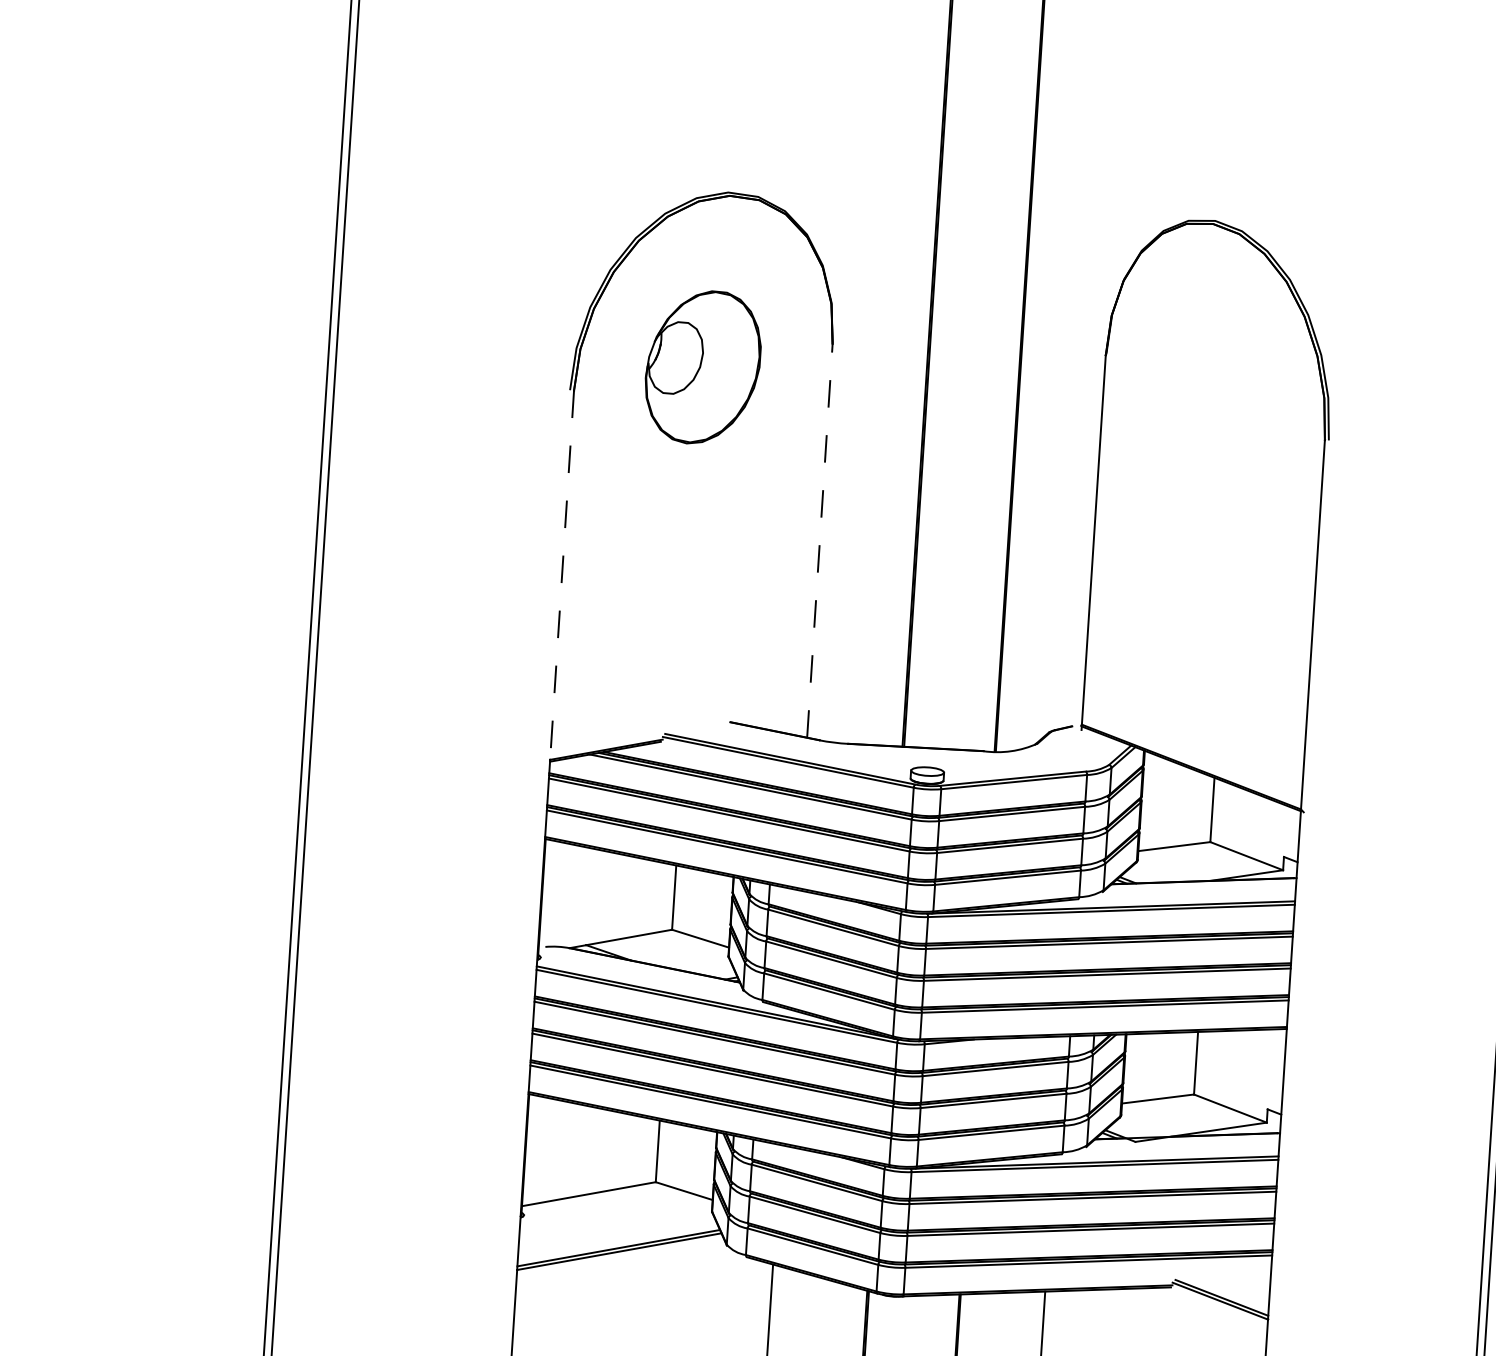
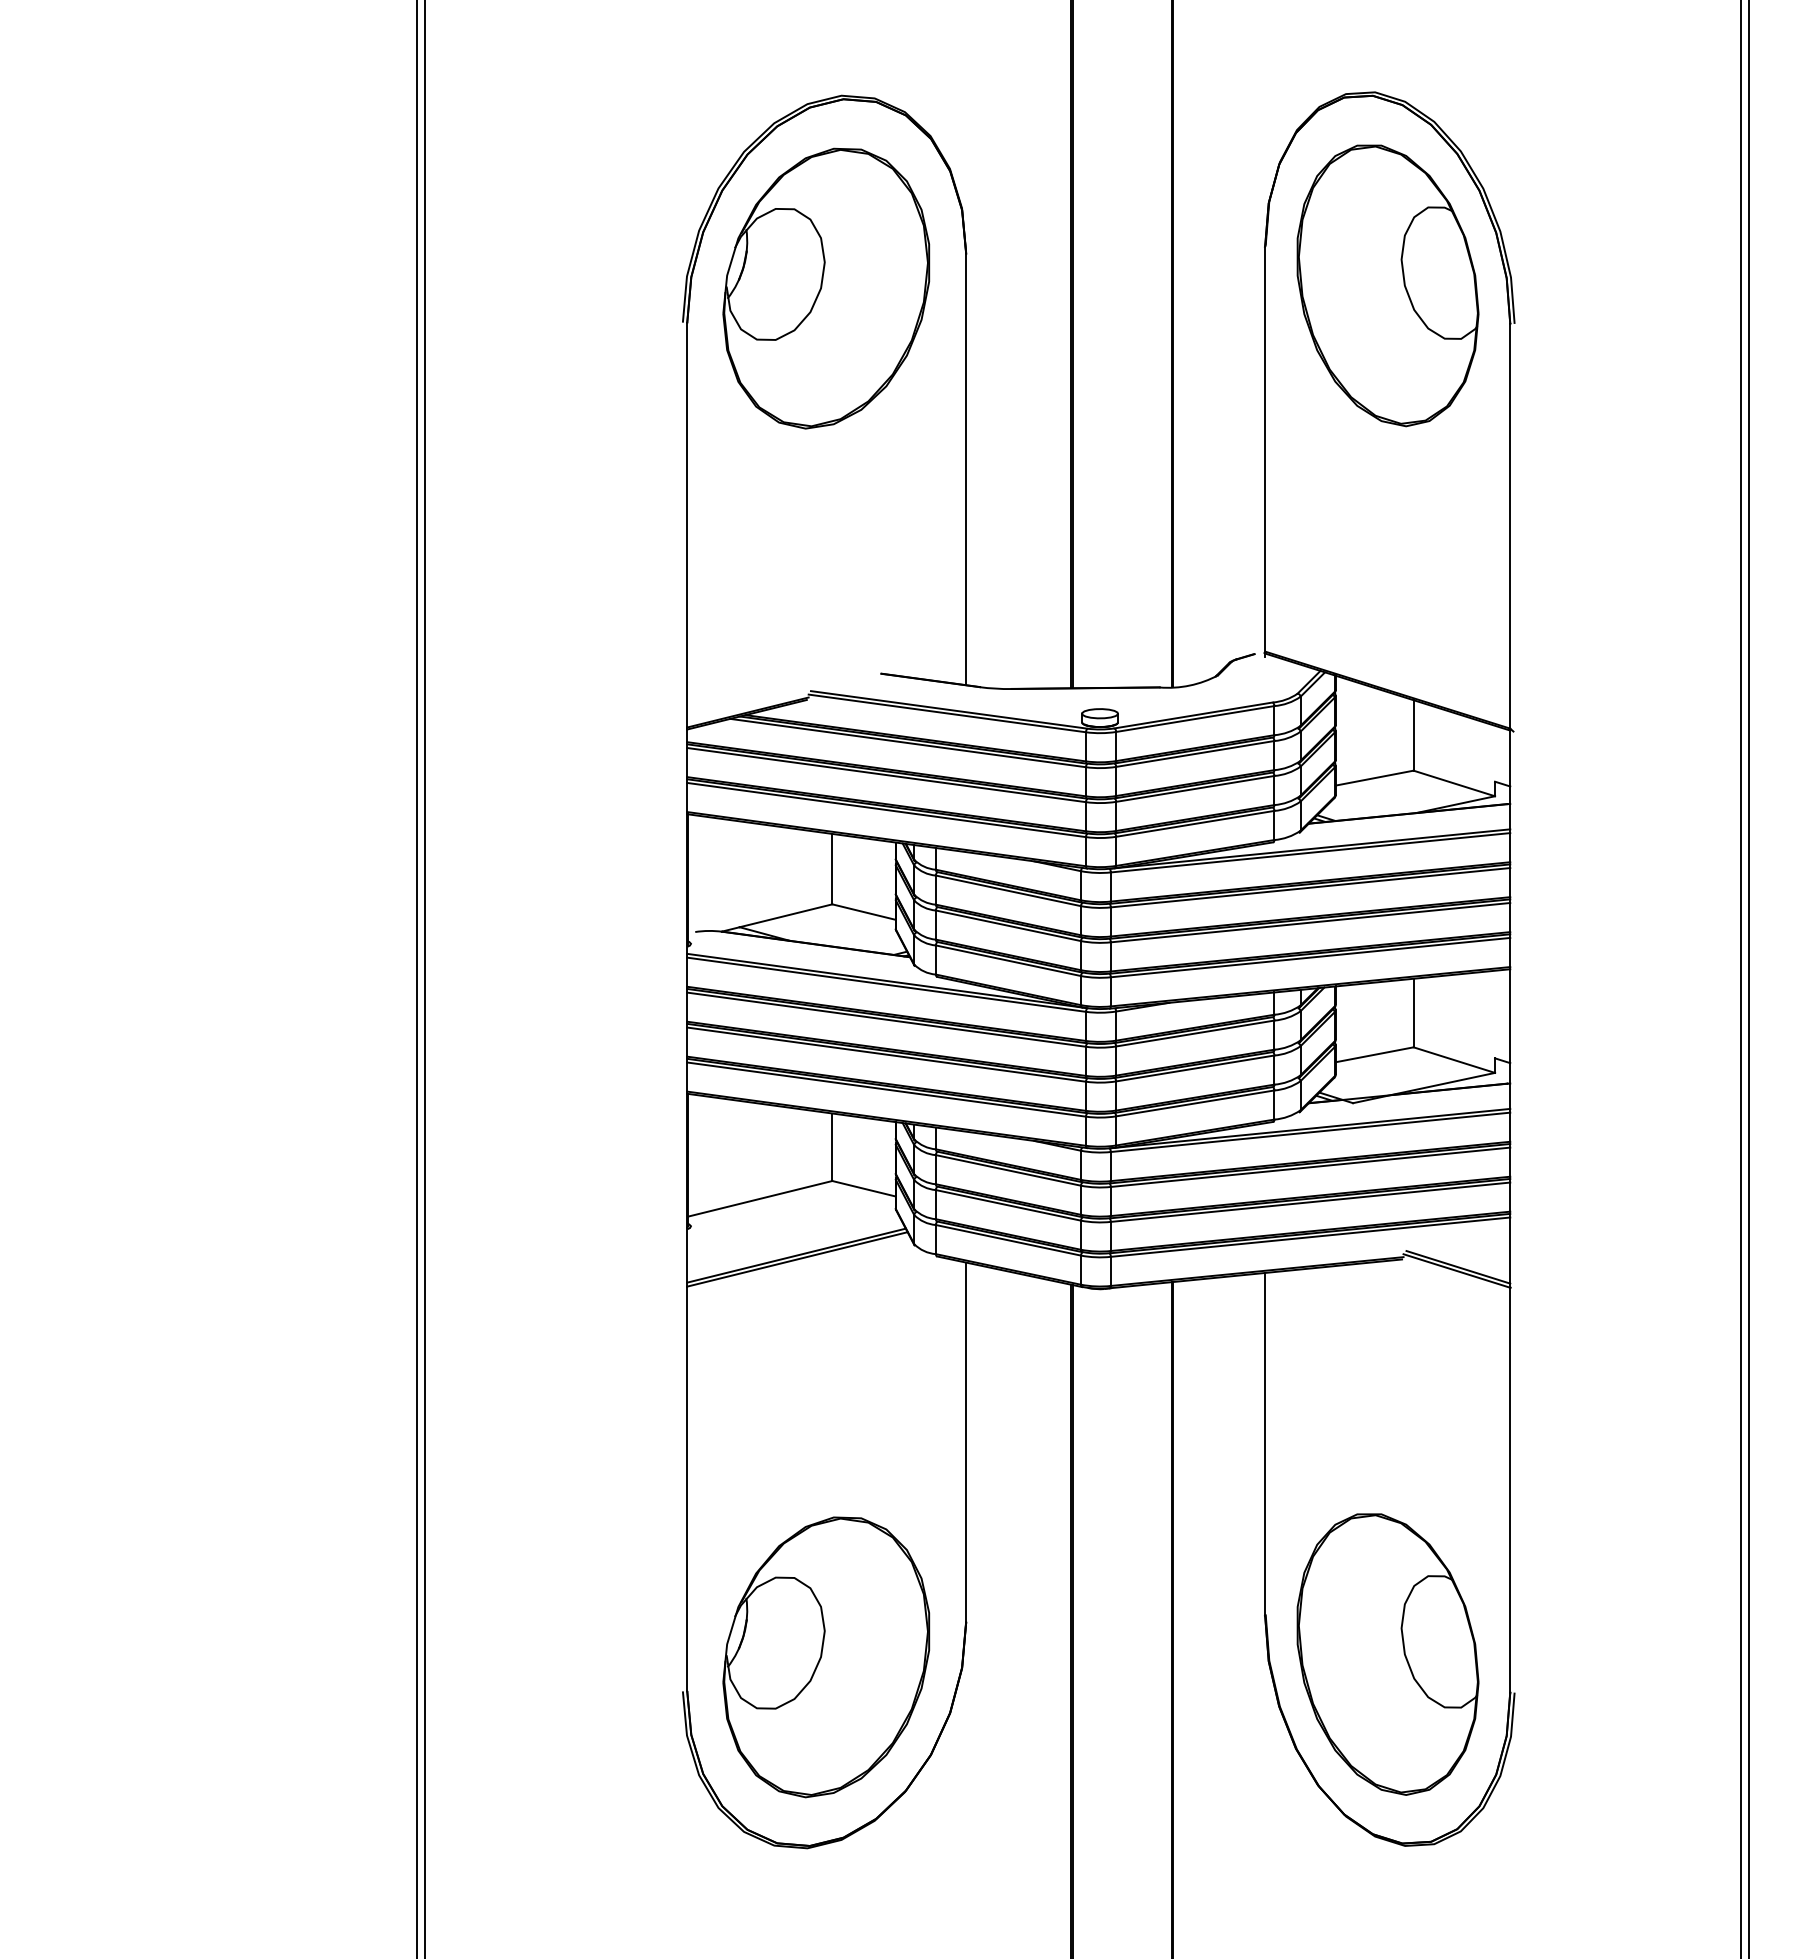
part: (703, 367) -> (826, 288), size x1.67
part: (1215, 397) -> (1387, 285), added
line: (820, 540) -> (966, 469), dashed -> solid
line: (562, 575) -> (687, 525), dashed -> solid

